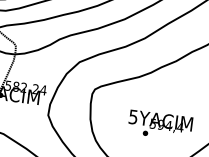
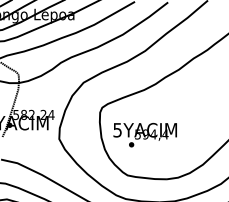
text: (159, 125) -> (144, 135), moved

